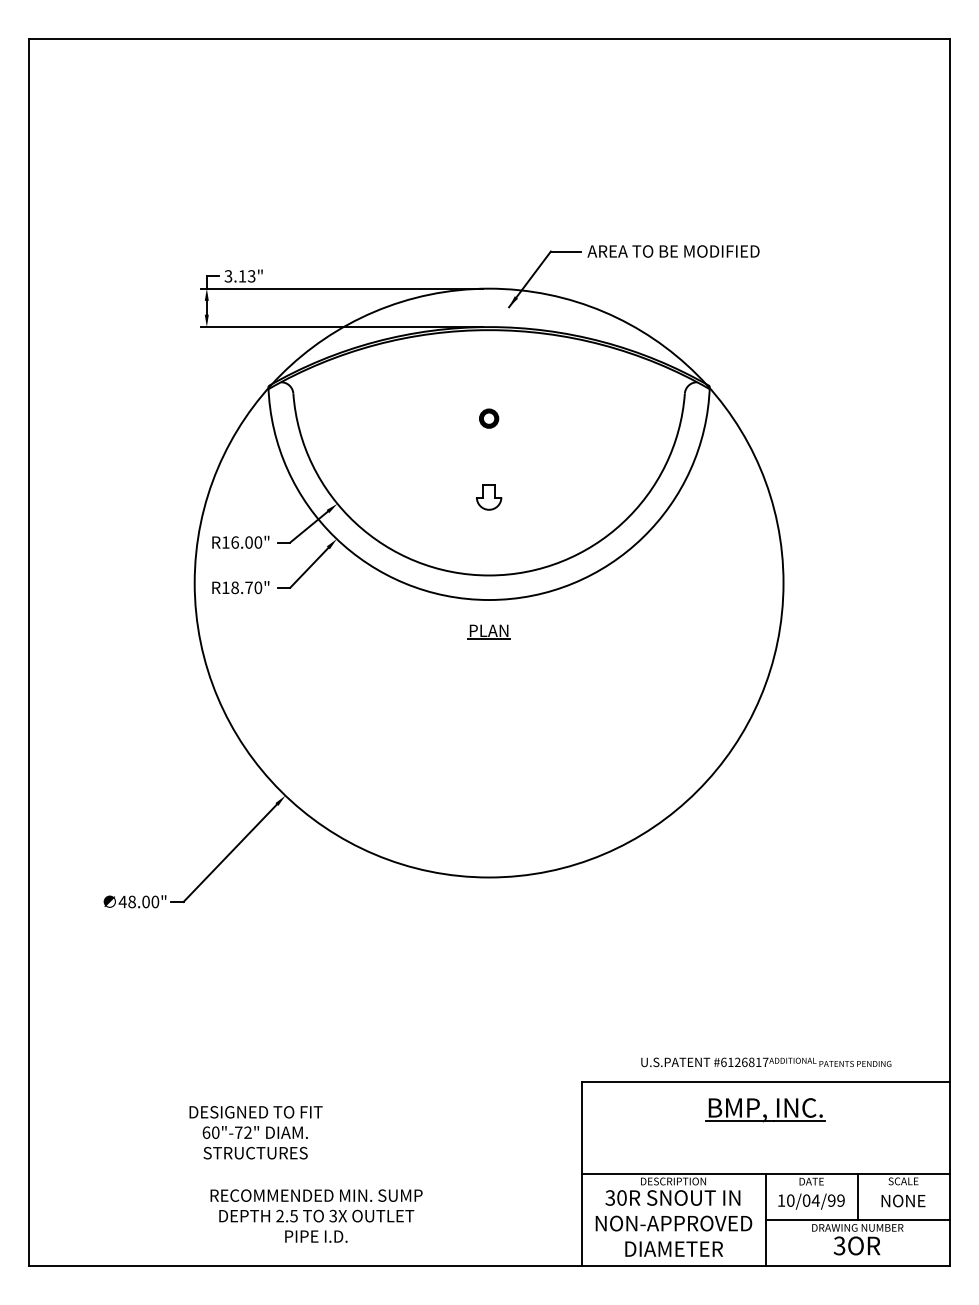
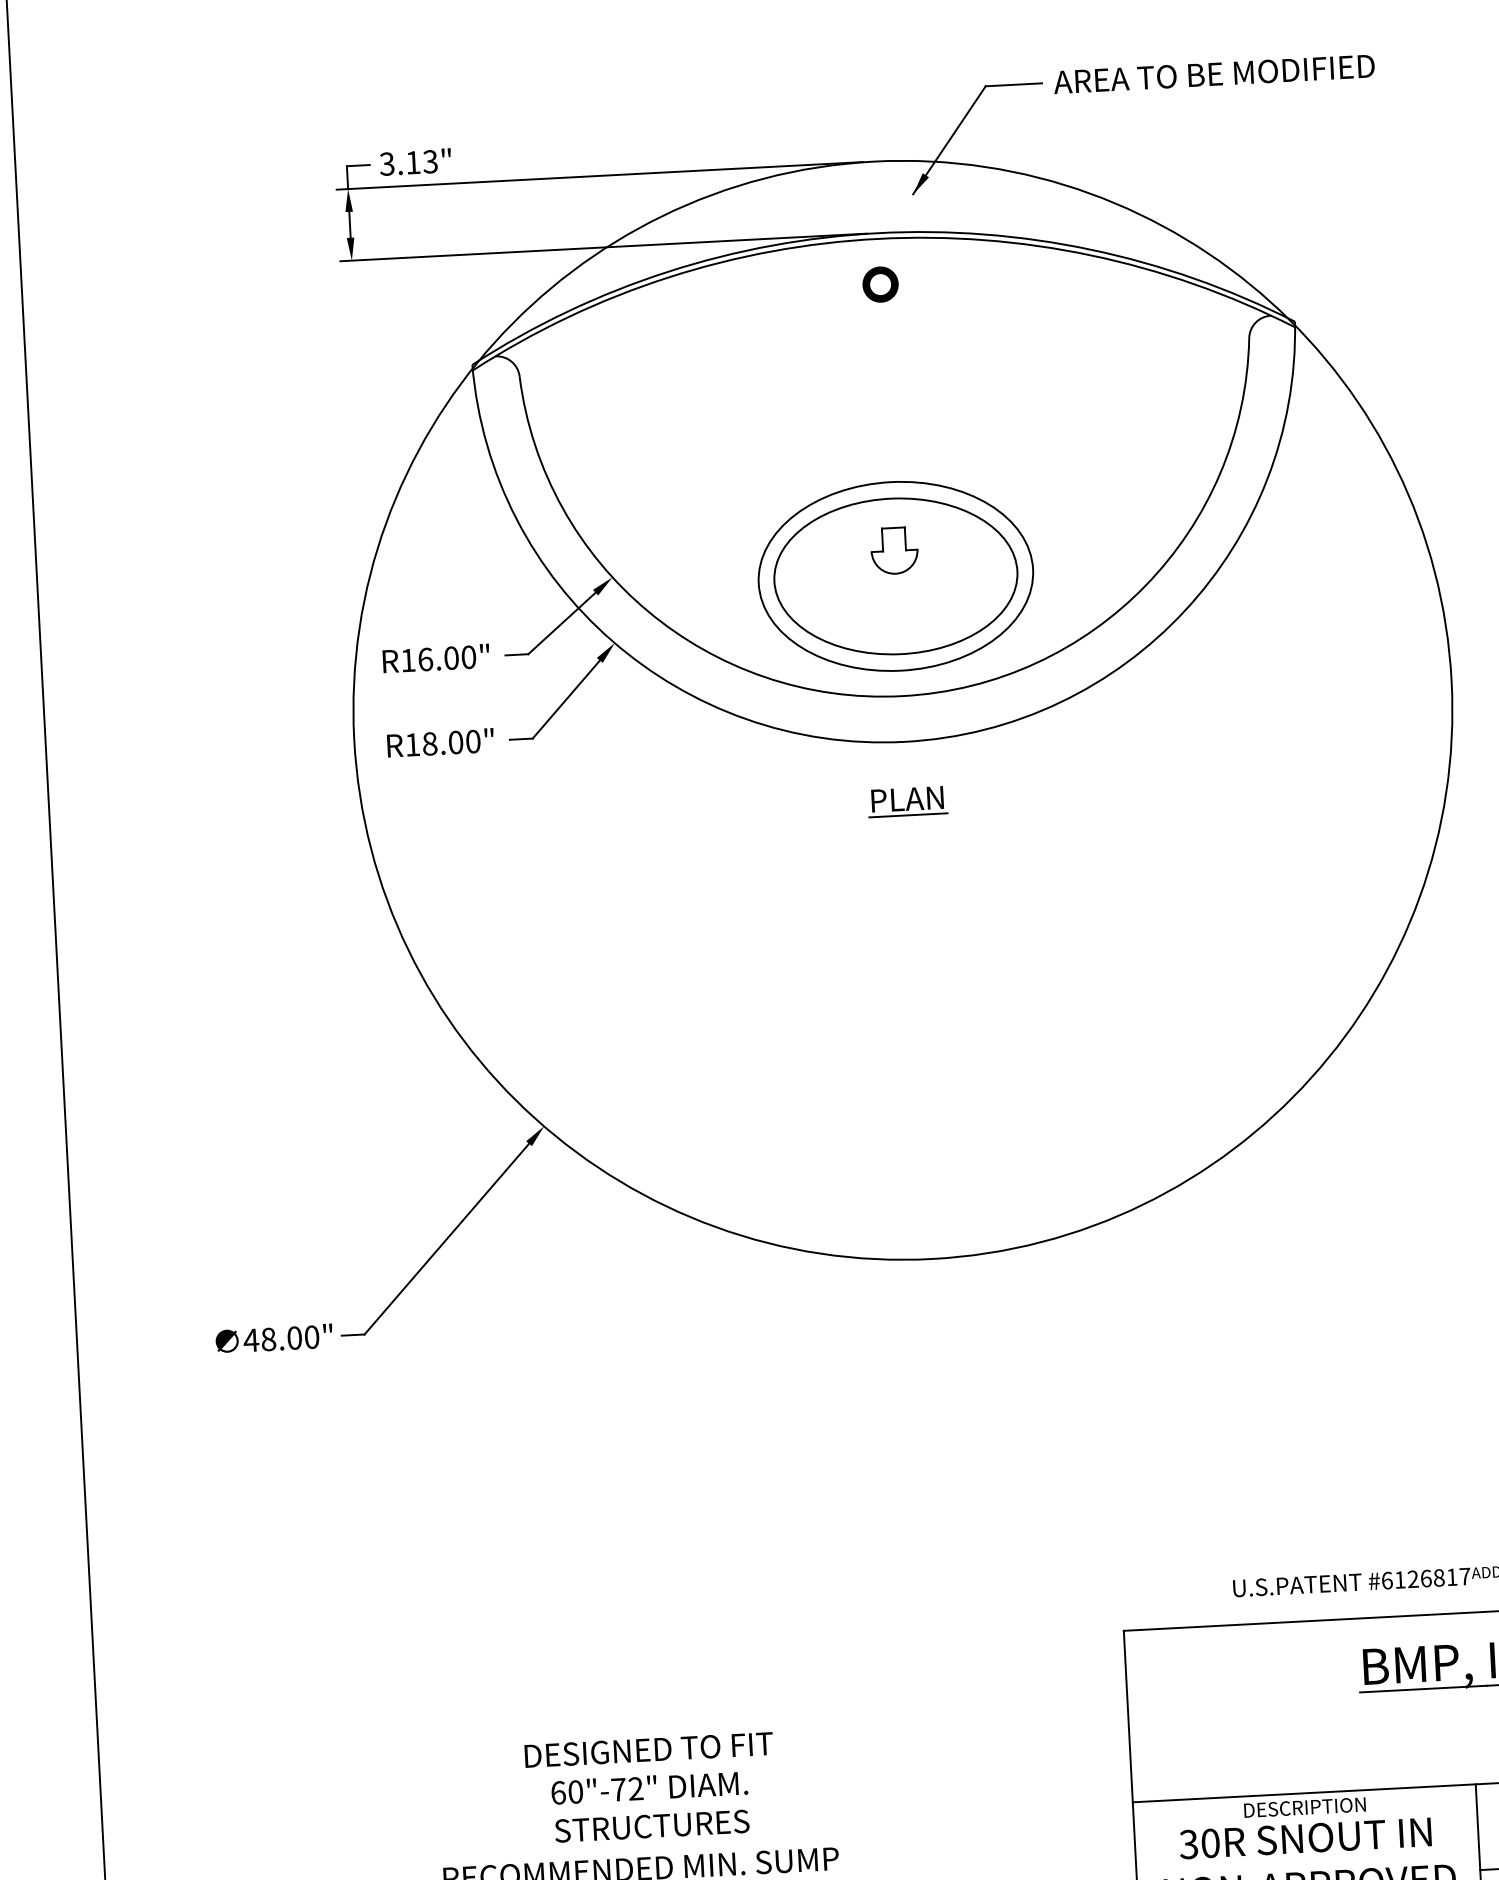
part: (489, 418) -> (881, 284), moved
part: (488, 510) -> (894, 575), added
text: (248, 587) -> (454, 742), R18.70" -> R18.00"
text: (255, 1132) -> (649, 1787), moved

